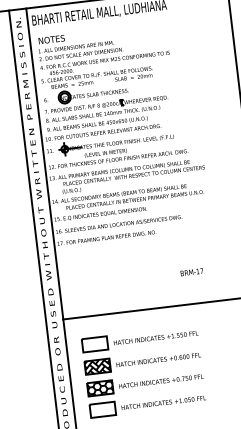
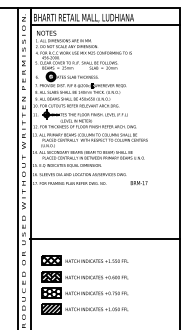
line: (129, 19) -> (105, 25), added
text: (191, 272) -> (138, 183), moved
hatch: (94, 344) -> (51, 260), added
hatch: (102, 410) -> (51, 309), added

